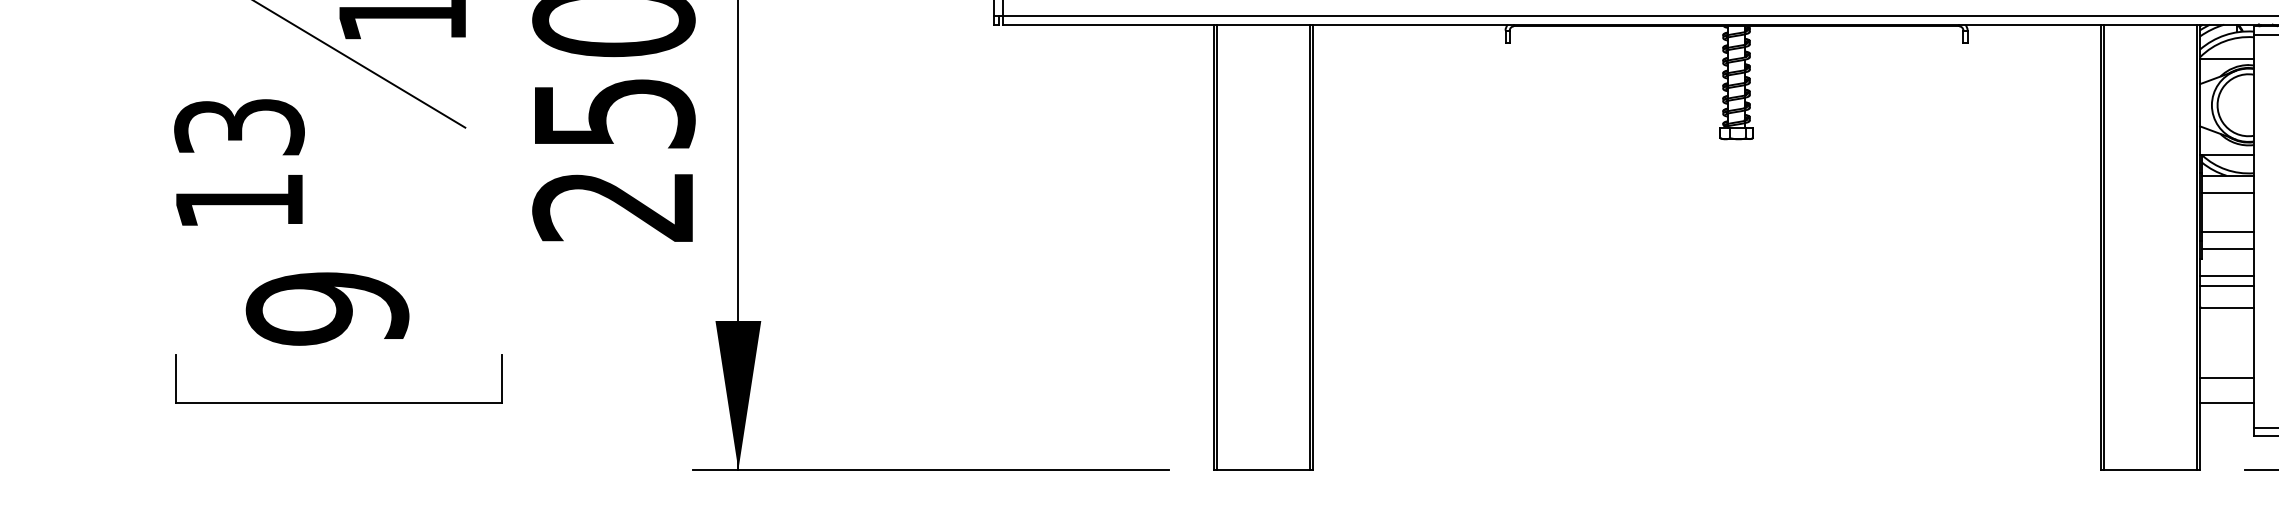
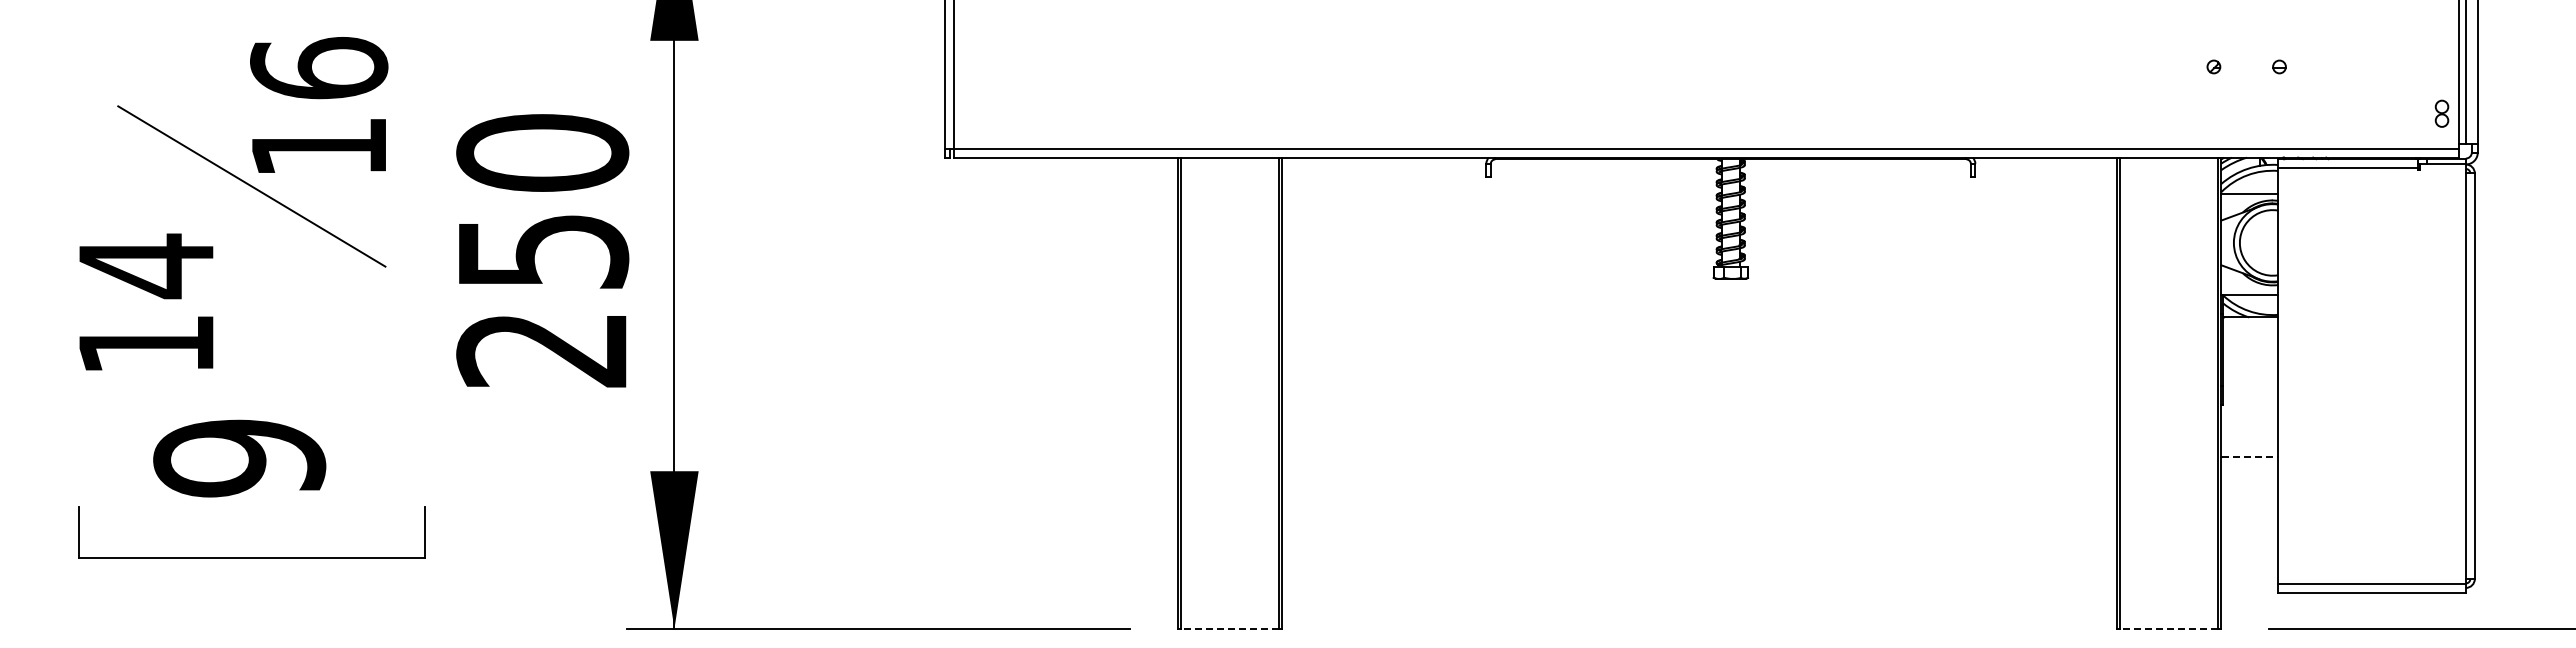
text: (239, 127) -> (146, 266), 13 -> 14
line: (2227, 192) -> (2250, 335), removed
line: (2227, 232) -> (2250, 377), removed
line: (2227, 249) -> (2250, 395), removed
line: (2226, 275) -> (2249, 423), removed
line: (2226, 285) -> (2249, 433), removed
line: (2227, 308) -> (2250, 457), solid -> dashed
line: (2226, 377) -> (2249, 531), removed
line: (2226, 402) -> (2249, 557), removed
line: (1262, 469) -> (1229, 628), solid -> dashed
line: (2150, 469) -> (2168, 628), solid -> dashed

